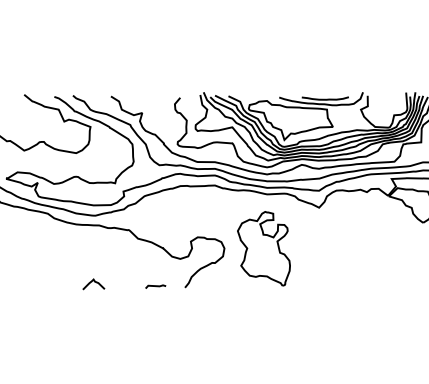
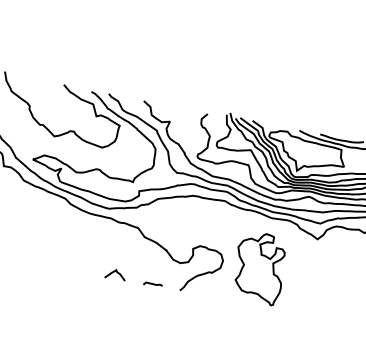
curve: (94, 282) -> (116, 273), moved

